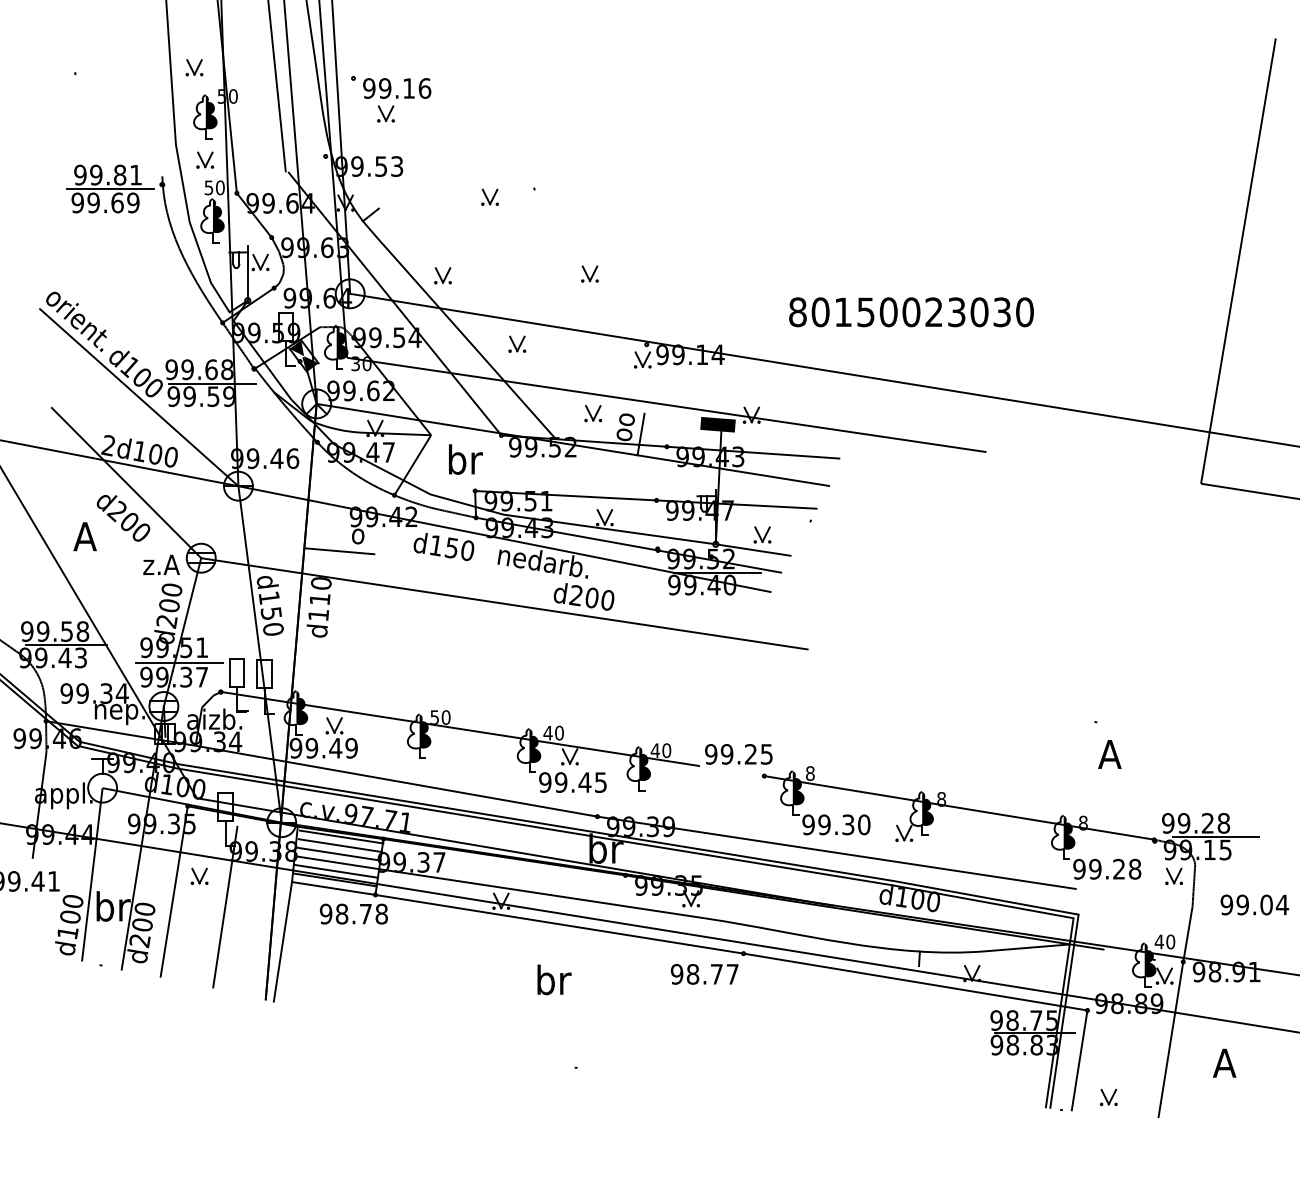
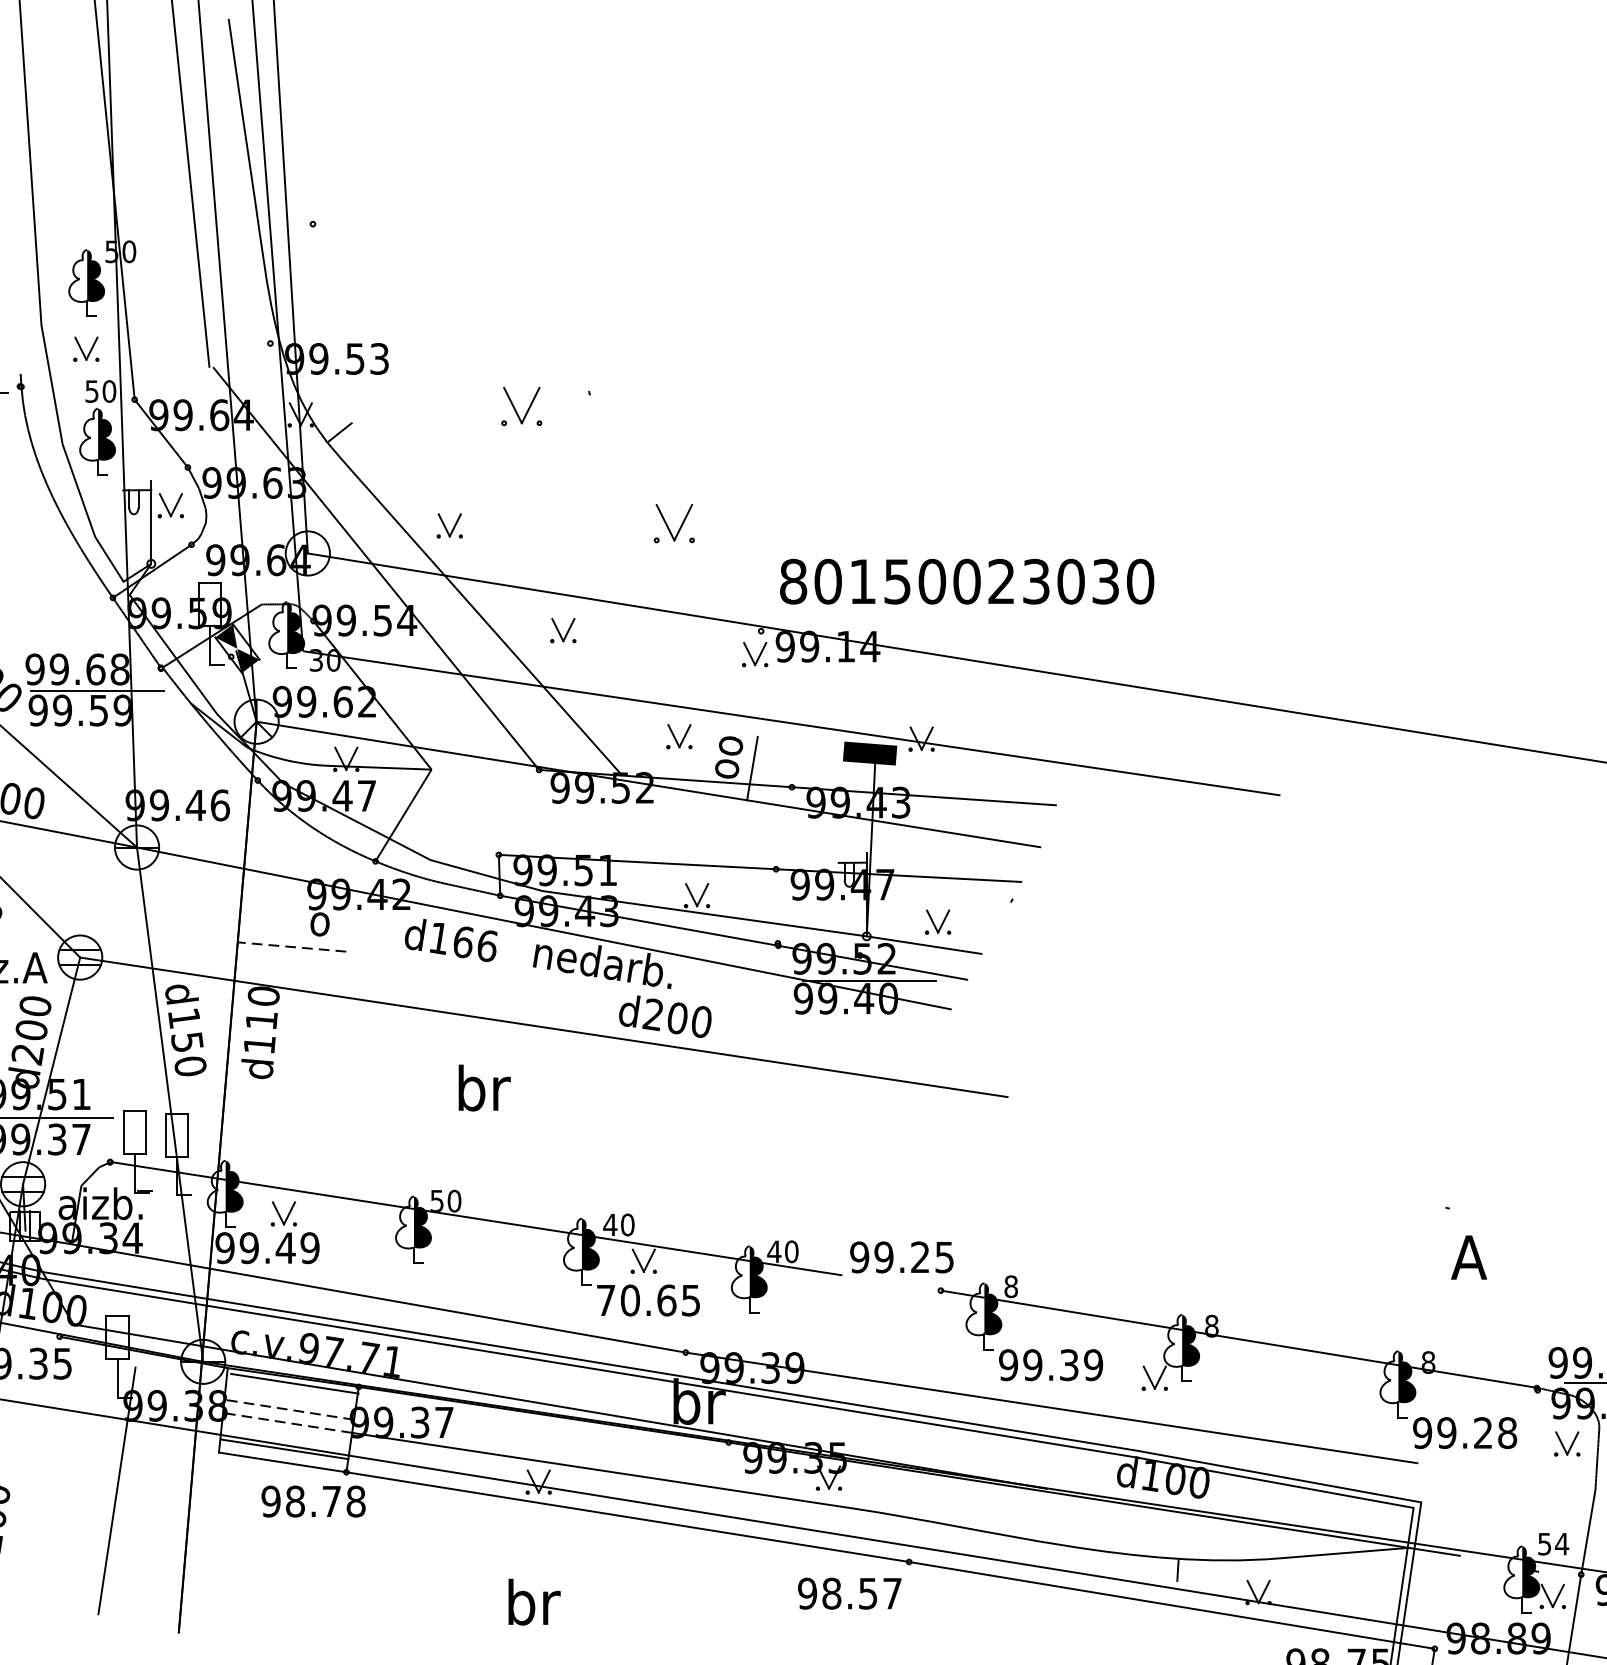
part: (194, 67) -> (69, 207), removed
part: (397, 100) -> (380, 257), removed
part: (489, 196) -> (520, 404), size x1.6
part: (589, 273) -> (673, 522), size x1.6
text: (911, 312) -> (967, 582), moved
text: (465, 459) -> (484, 1087), moved
text: (459, 548) -> (474, 942), d150 -> d166
line: (339, 551) -> (291, 947), solid -> dashed
text: (565, 782) -> (636, 1300), 99.45 -> 70.65
text: (864, 824) -> (1093, 1364), 99.30 -> 99.39
line: (340, 845) -> (293, 1396), removed
line: (339, 854) -> (291, 1410), solid -> dashed
line: (338, 862) -> (289, 1422), solid -> dashed
line: (336, 870) -> (286, 1434), removed
part: (199, 875) -> (77, 1442), removed
line: (173, 891) -> (37, 1467), removed
text: (1164, 941) -> (1552, 1543), 40 -> 54
line: (282, 942) -> (204, 1544), removed
text: (716, 974) -> (867, 1593), 98.77 -> 98.57
text: (554, 979) -> (534, 1601), moved

